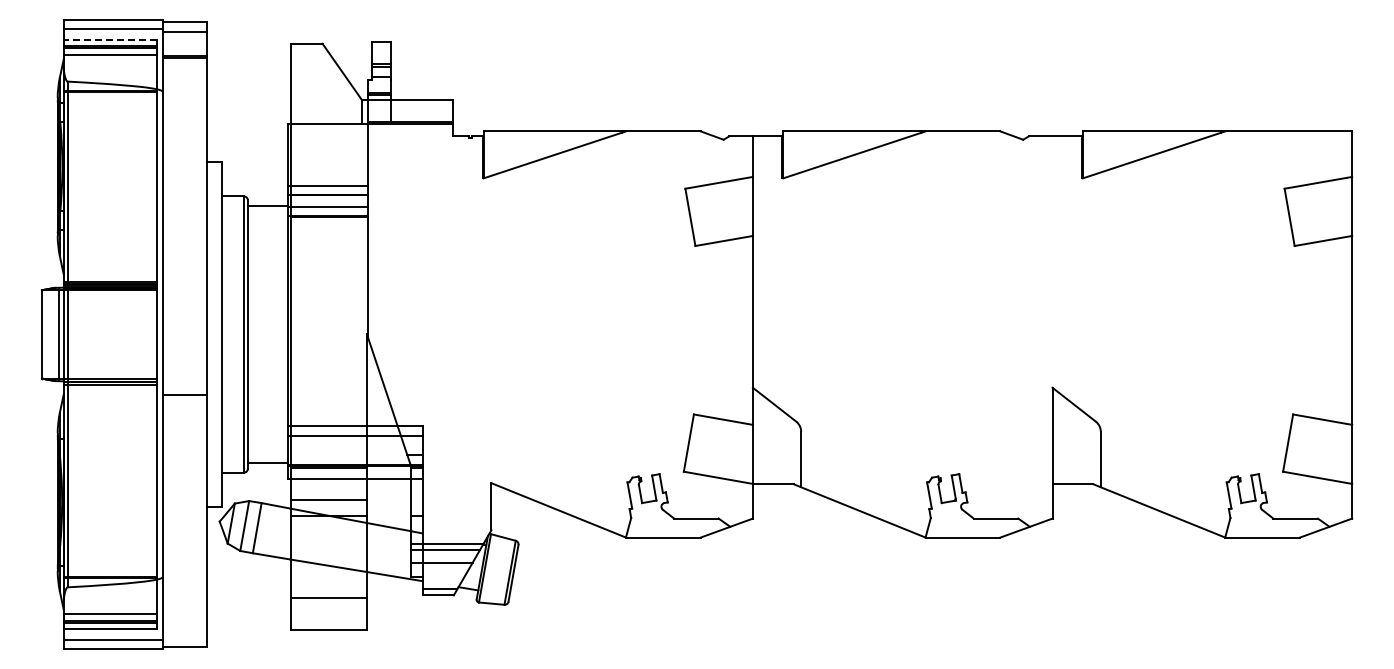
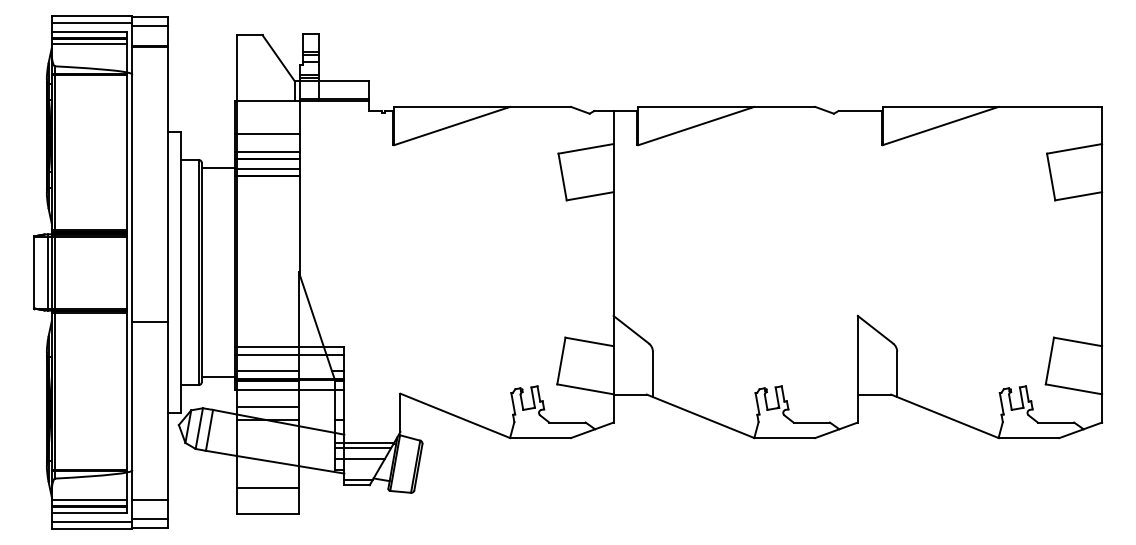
line: (109, 39) -> (89, 32), dashed -> solid
line: (328, 165) -> (267, 134), added
line: (328, 454) -> (267, 370), added
line: (184, 613) -> (150, 499), added
line: (184, 636) -> (150, 518), added

